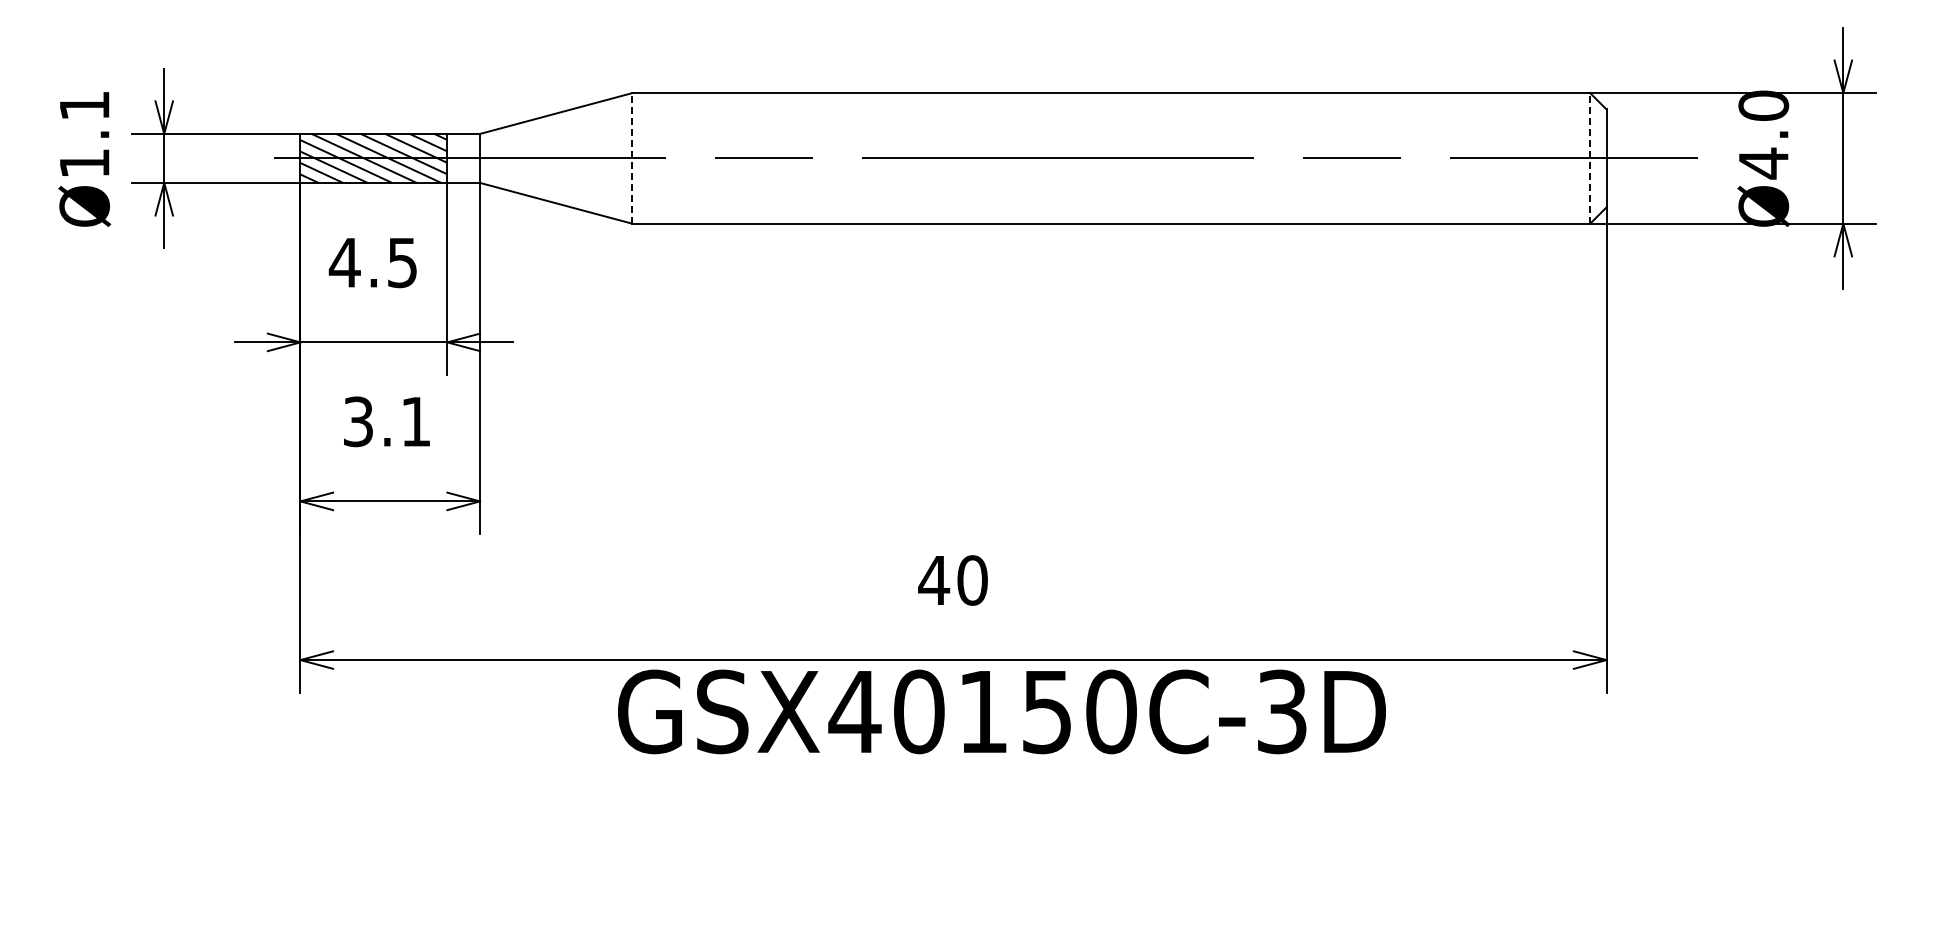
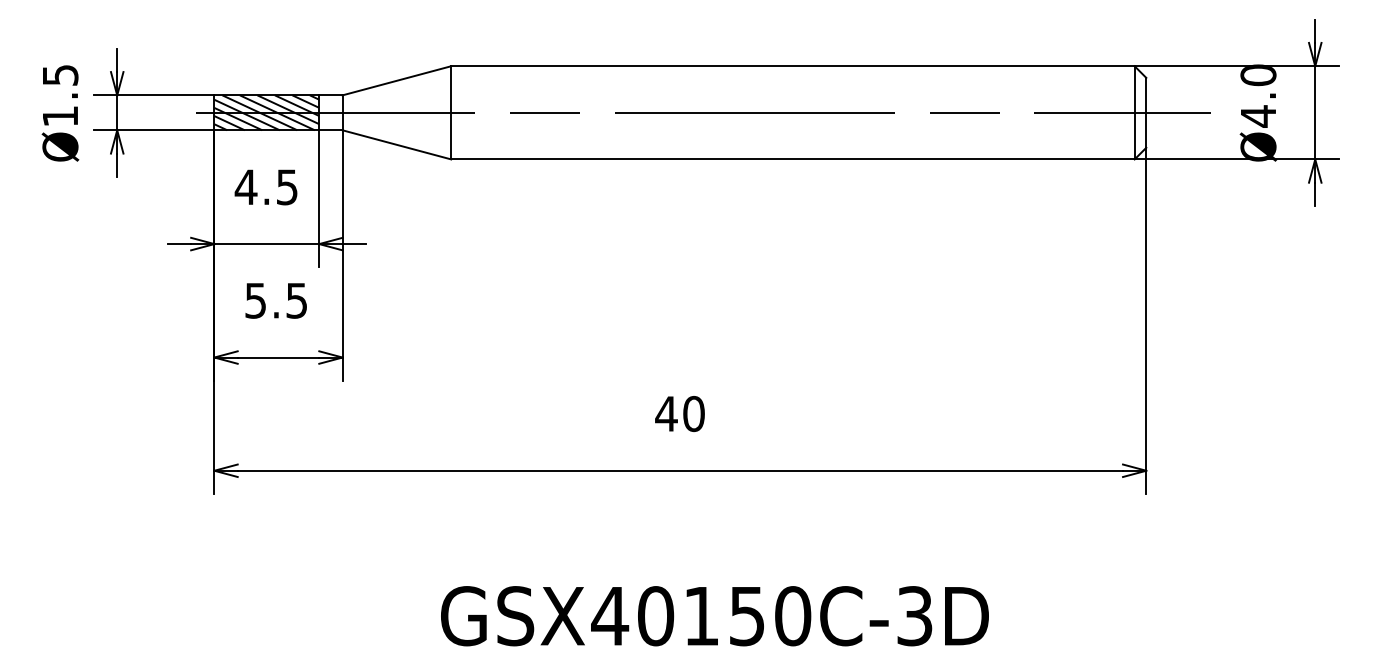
text: (85, 105) -> (61, 75), Ø1.1 -> Ø1.5
line: (632, 157) -> (451, 112), dashed -> solid
line: (1590, 157) -> (1134, 112), dashed -> solid
text: (387, 421) -> (276, 300), 3.1 -> 5.5
text: (1001, 711) -> (714, 615), moved

